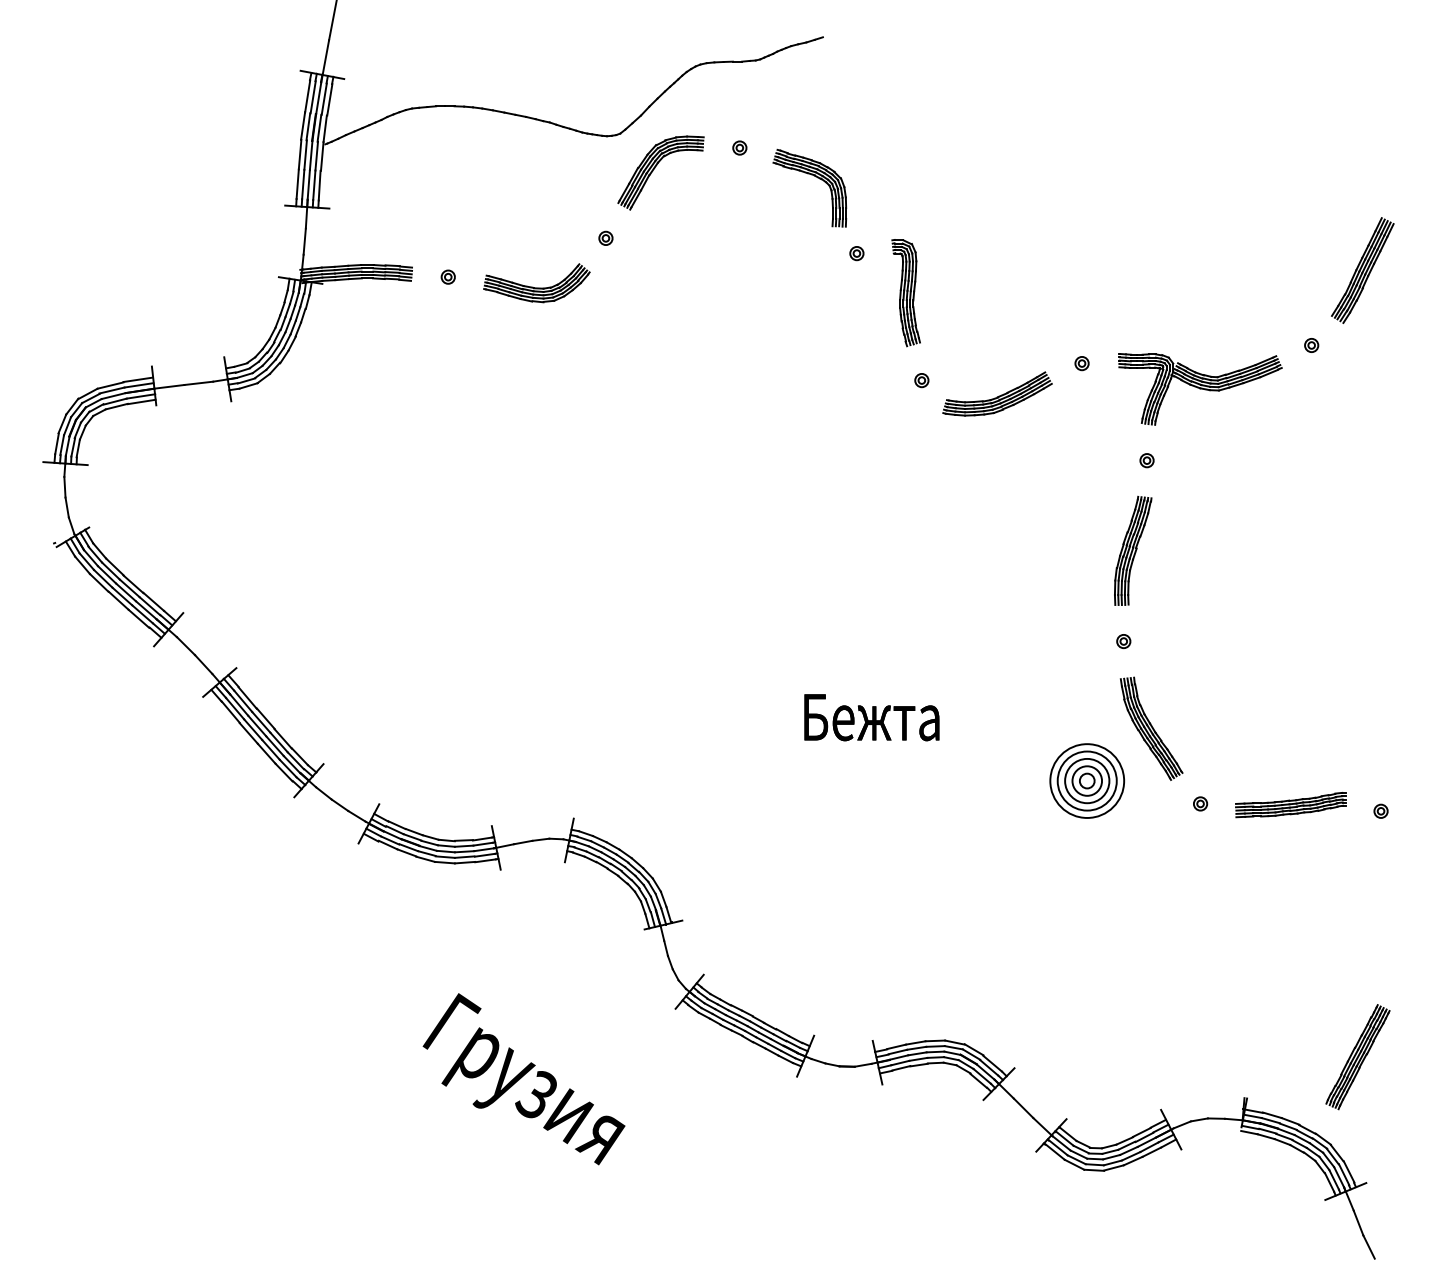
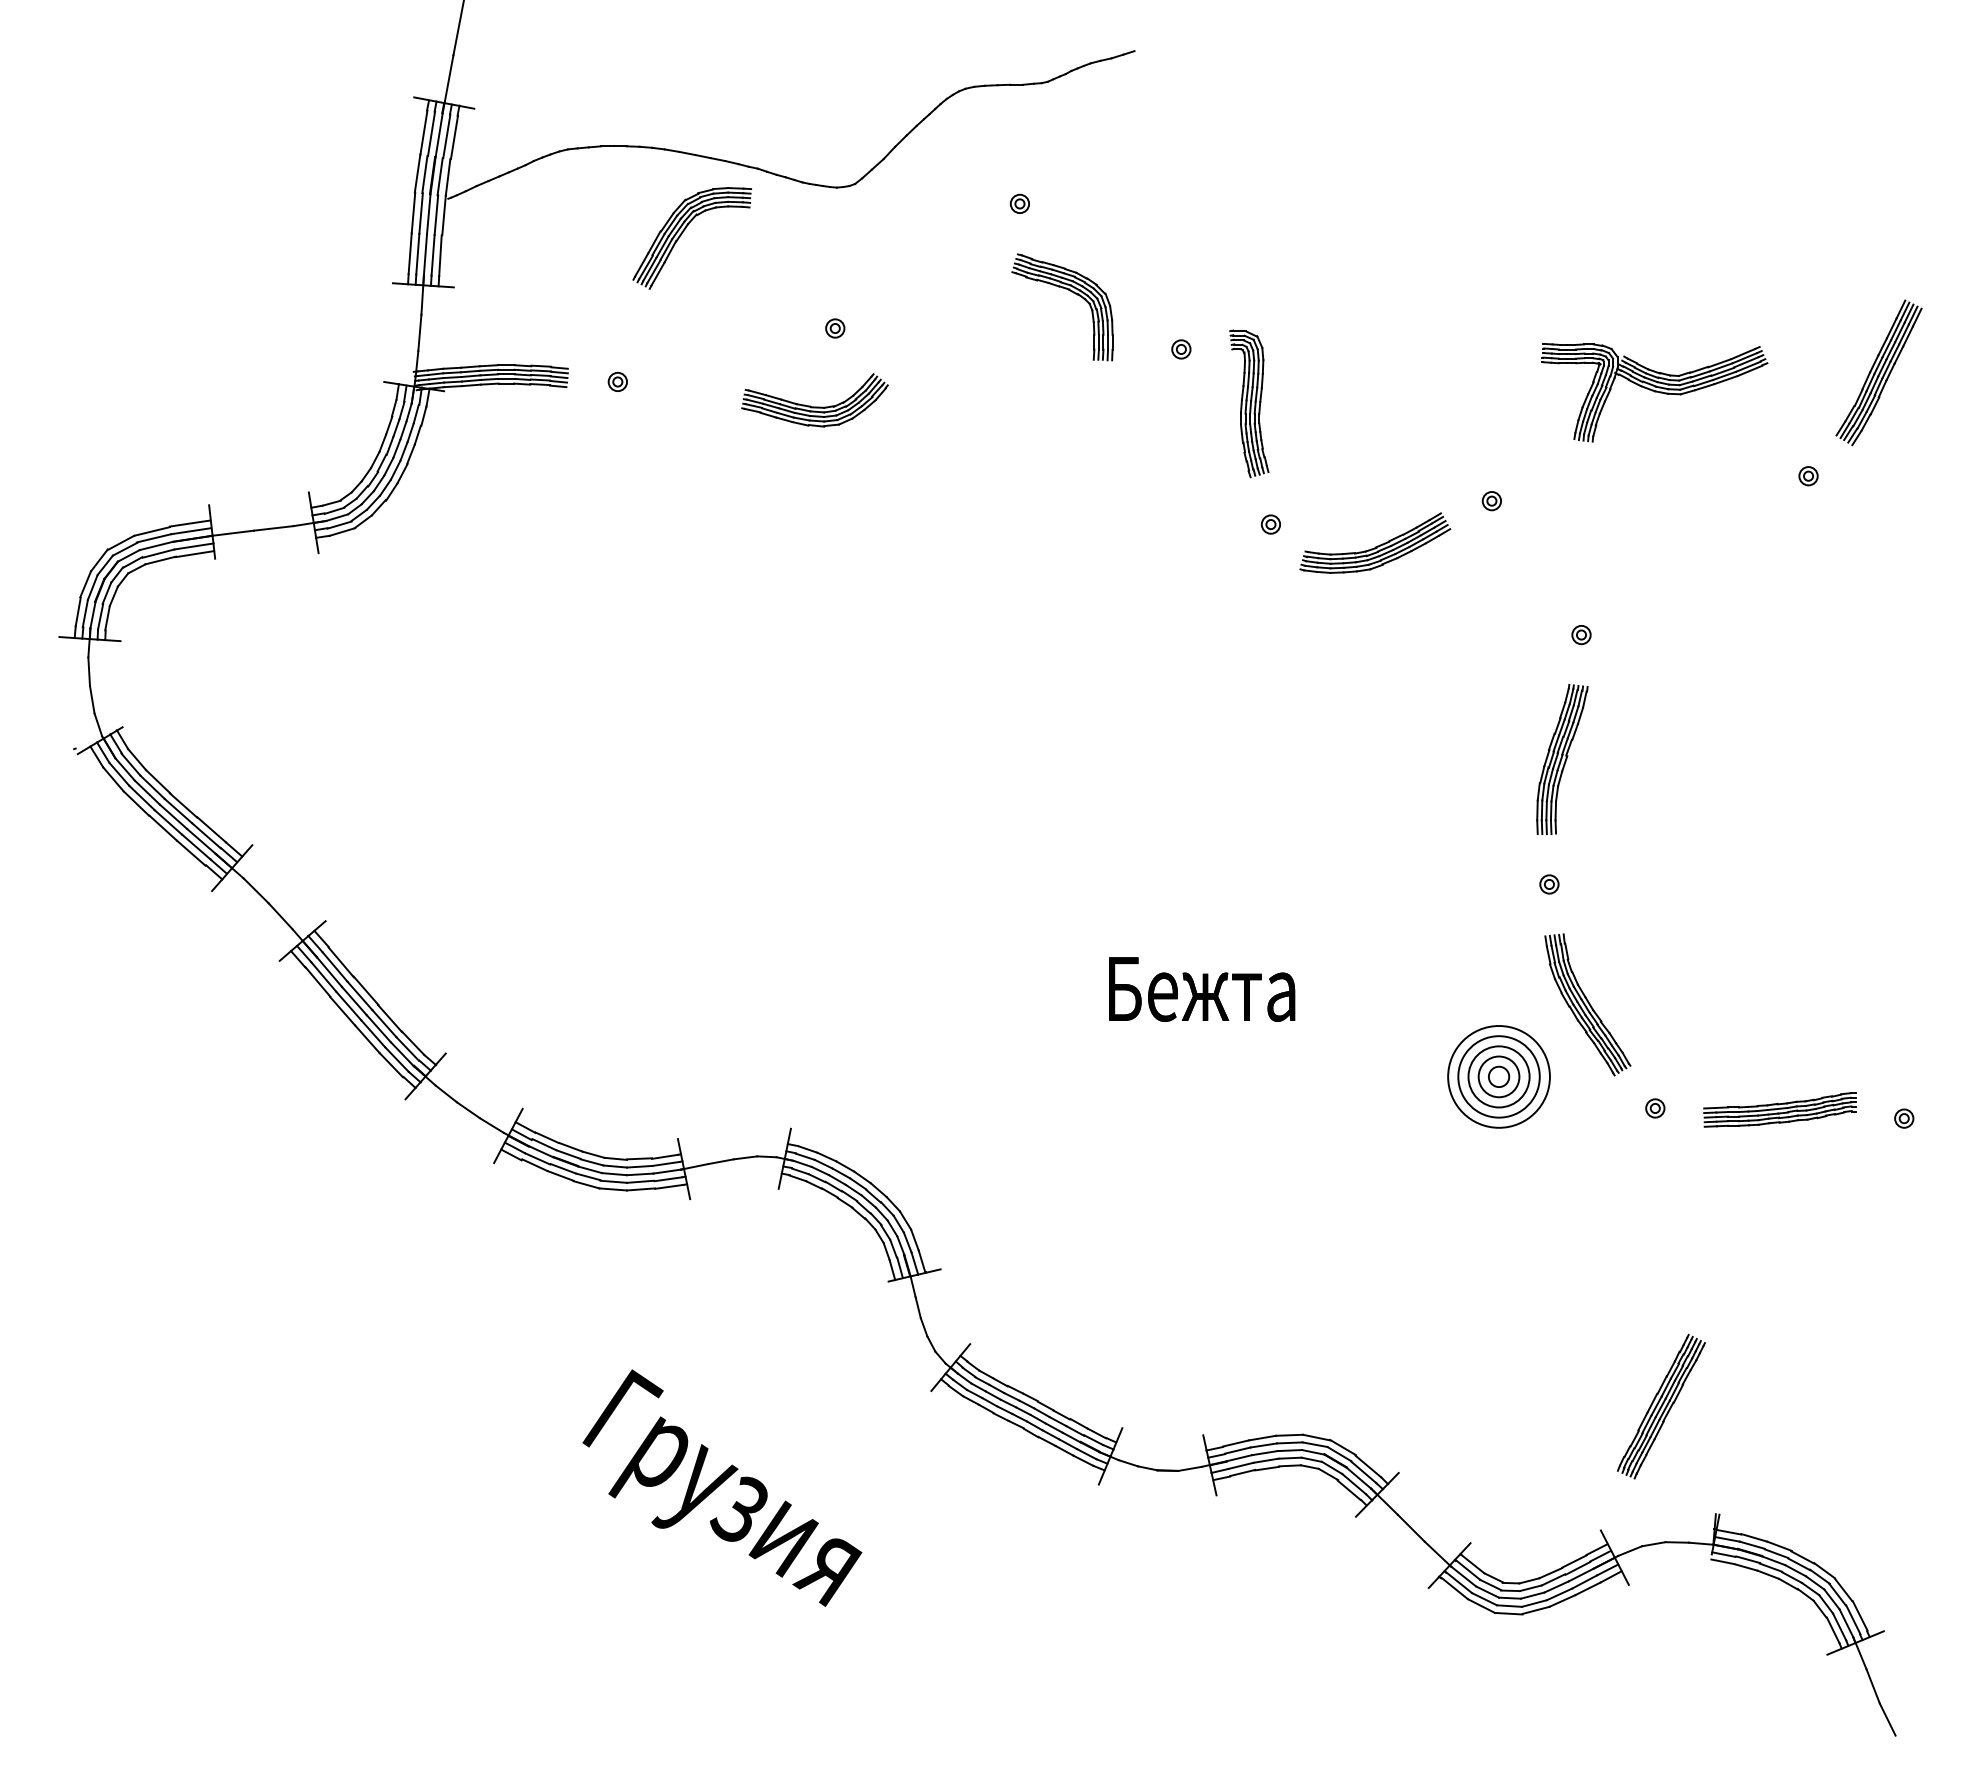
part: (655, 168) -> (684, 231), moved
part: (814, 176) -> (1069, 291), moved
part: (536, 283) -> (814, 400), moved
part: (1199, 389) -> (1654, 392), moved
part: (1358, 1057) -> (1661, 1406), moved

